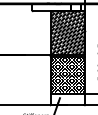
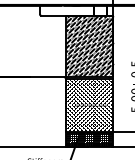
hatch: (67, 99) -> (89, 138), added

